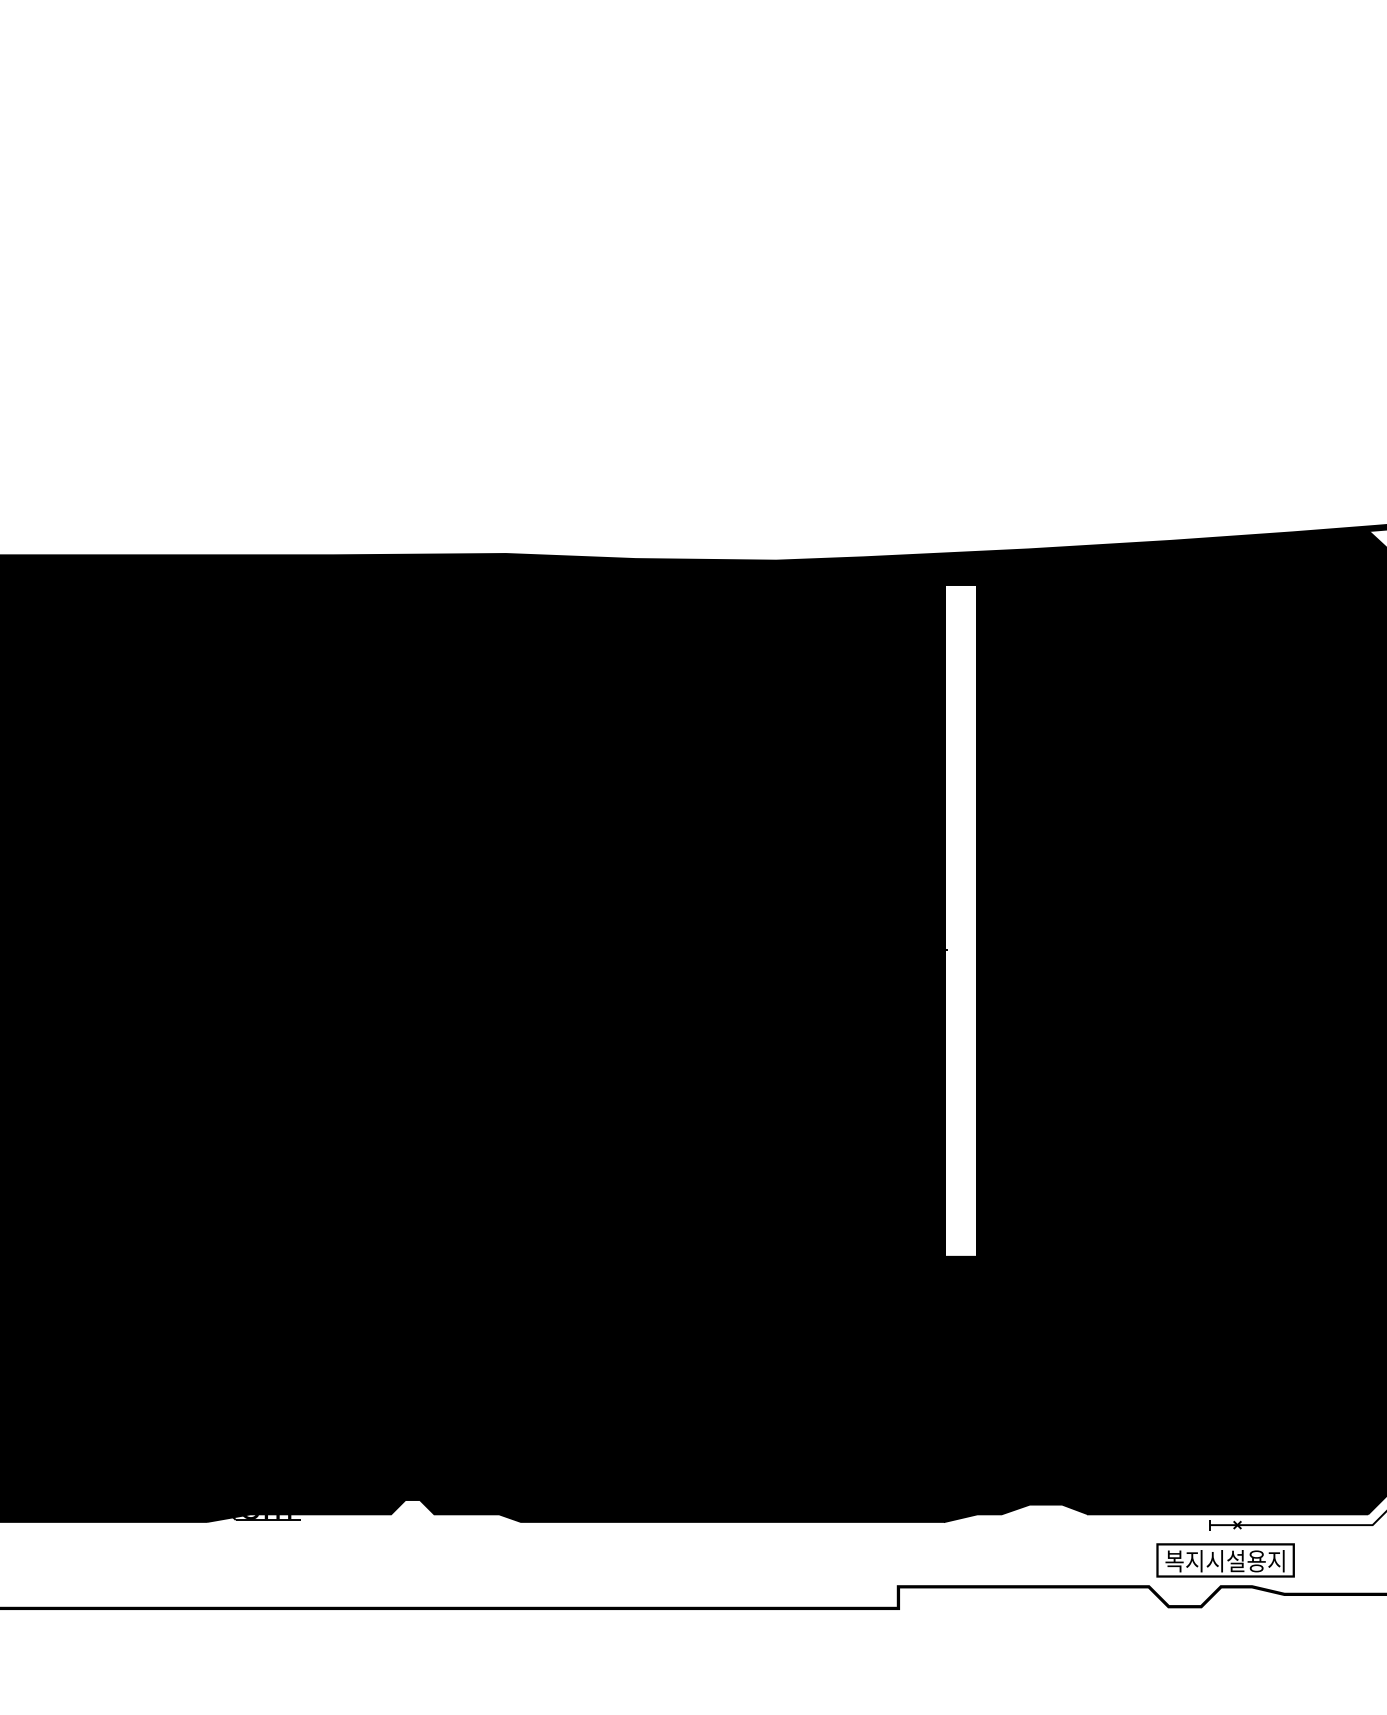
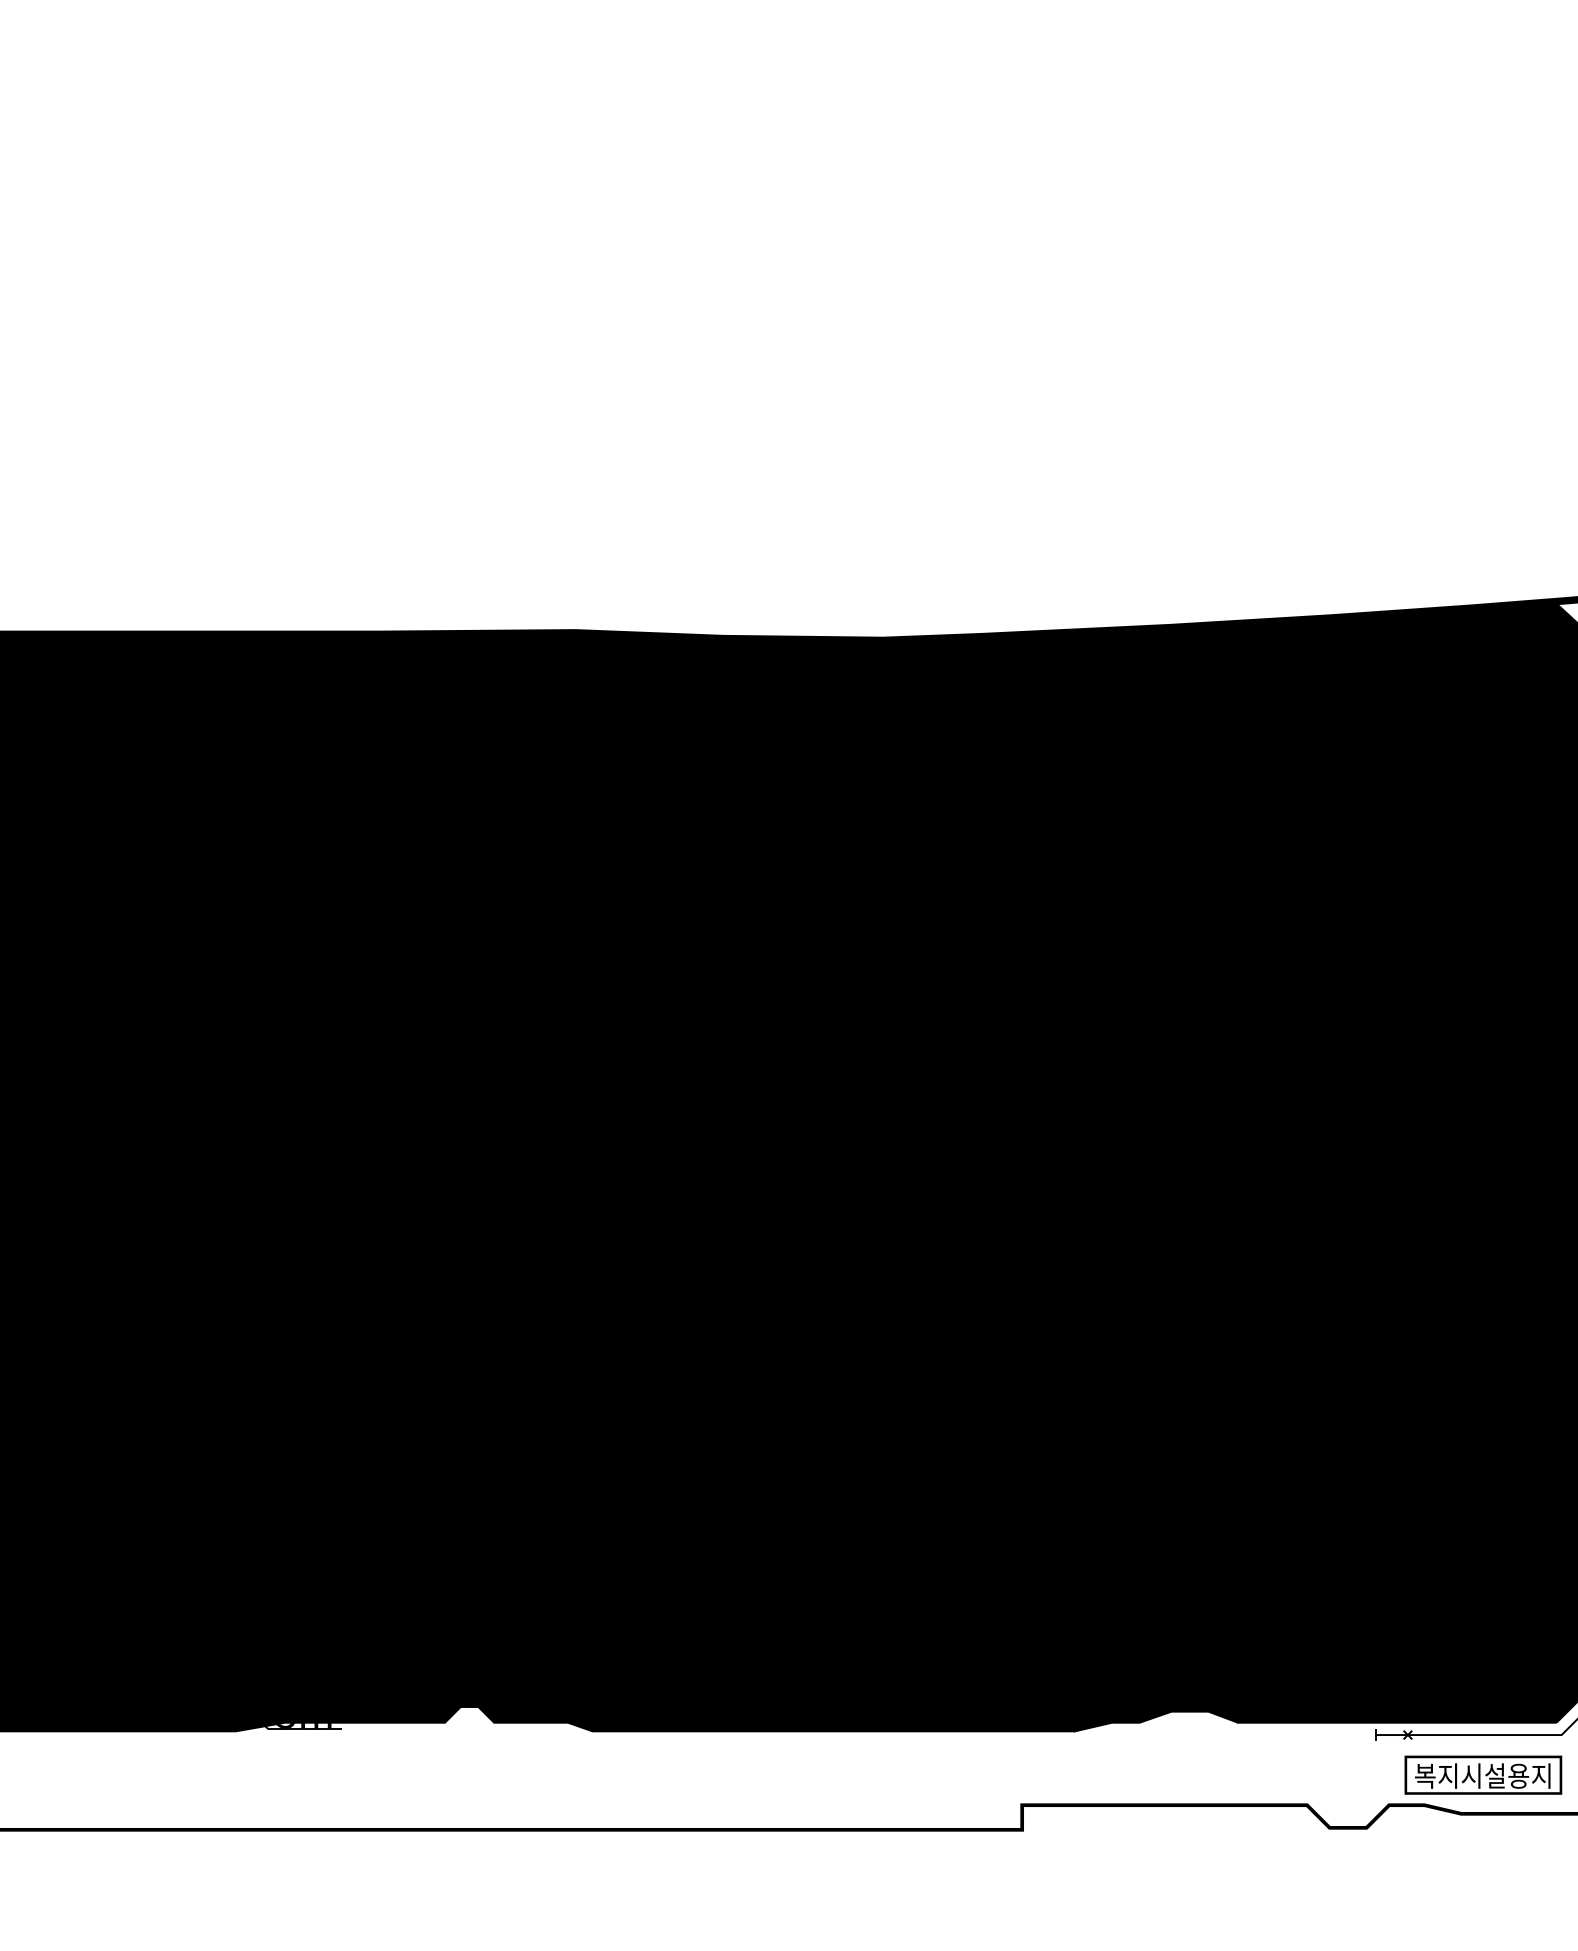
fill: (961, 920) -> (1093, 1047), added
text: (1225, 1559) -> (1483, 1774), moved

